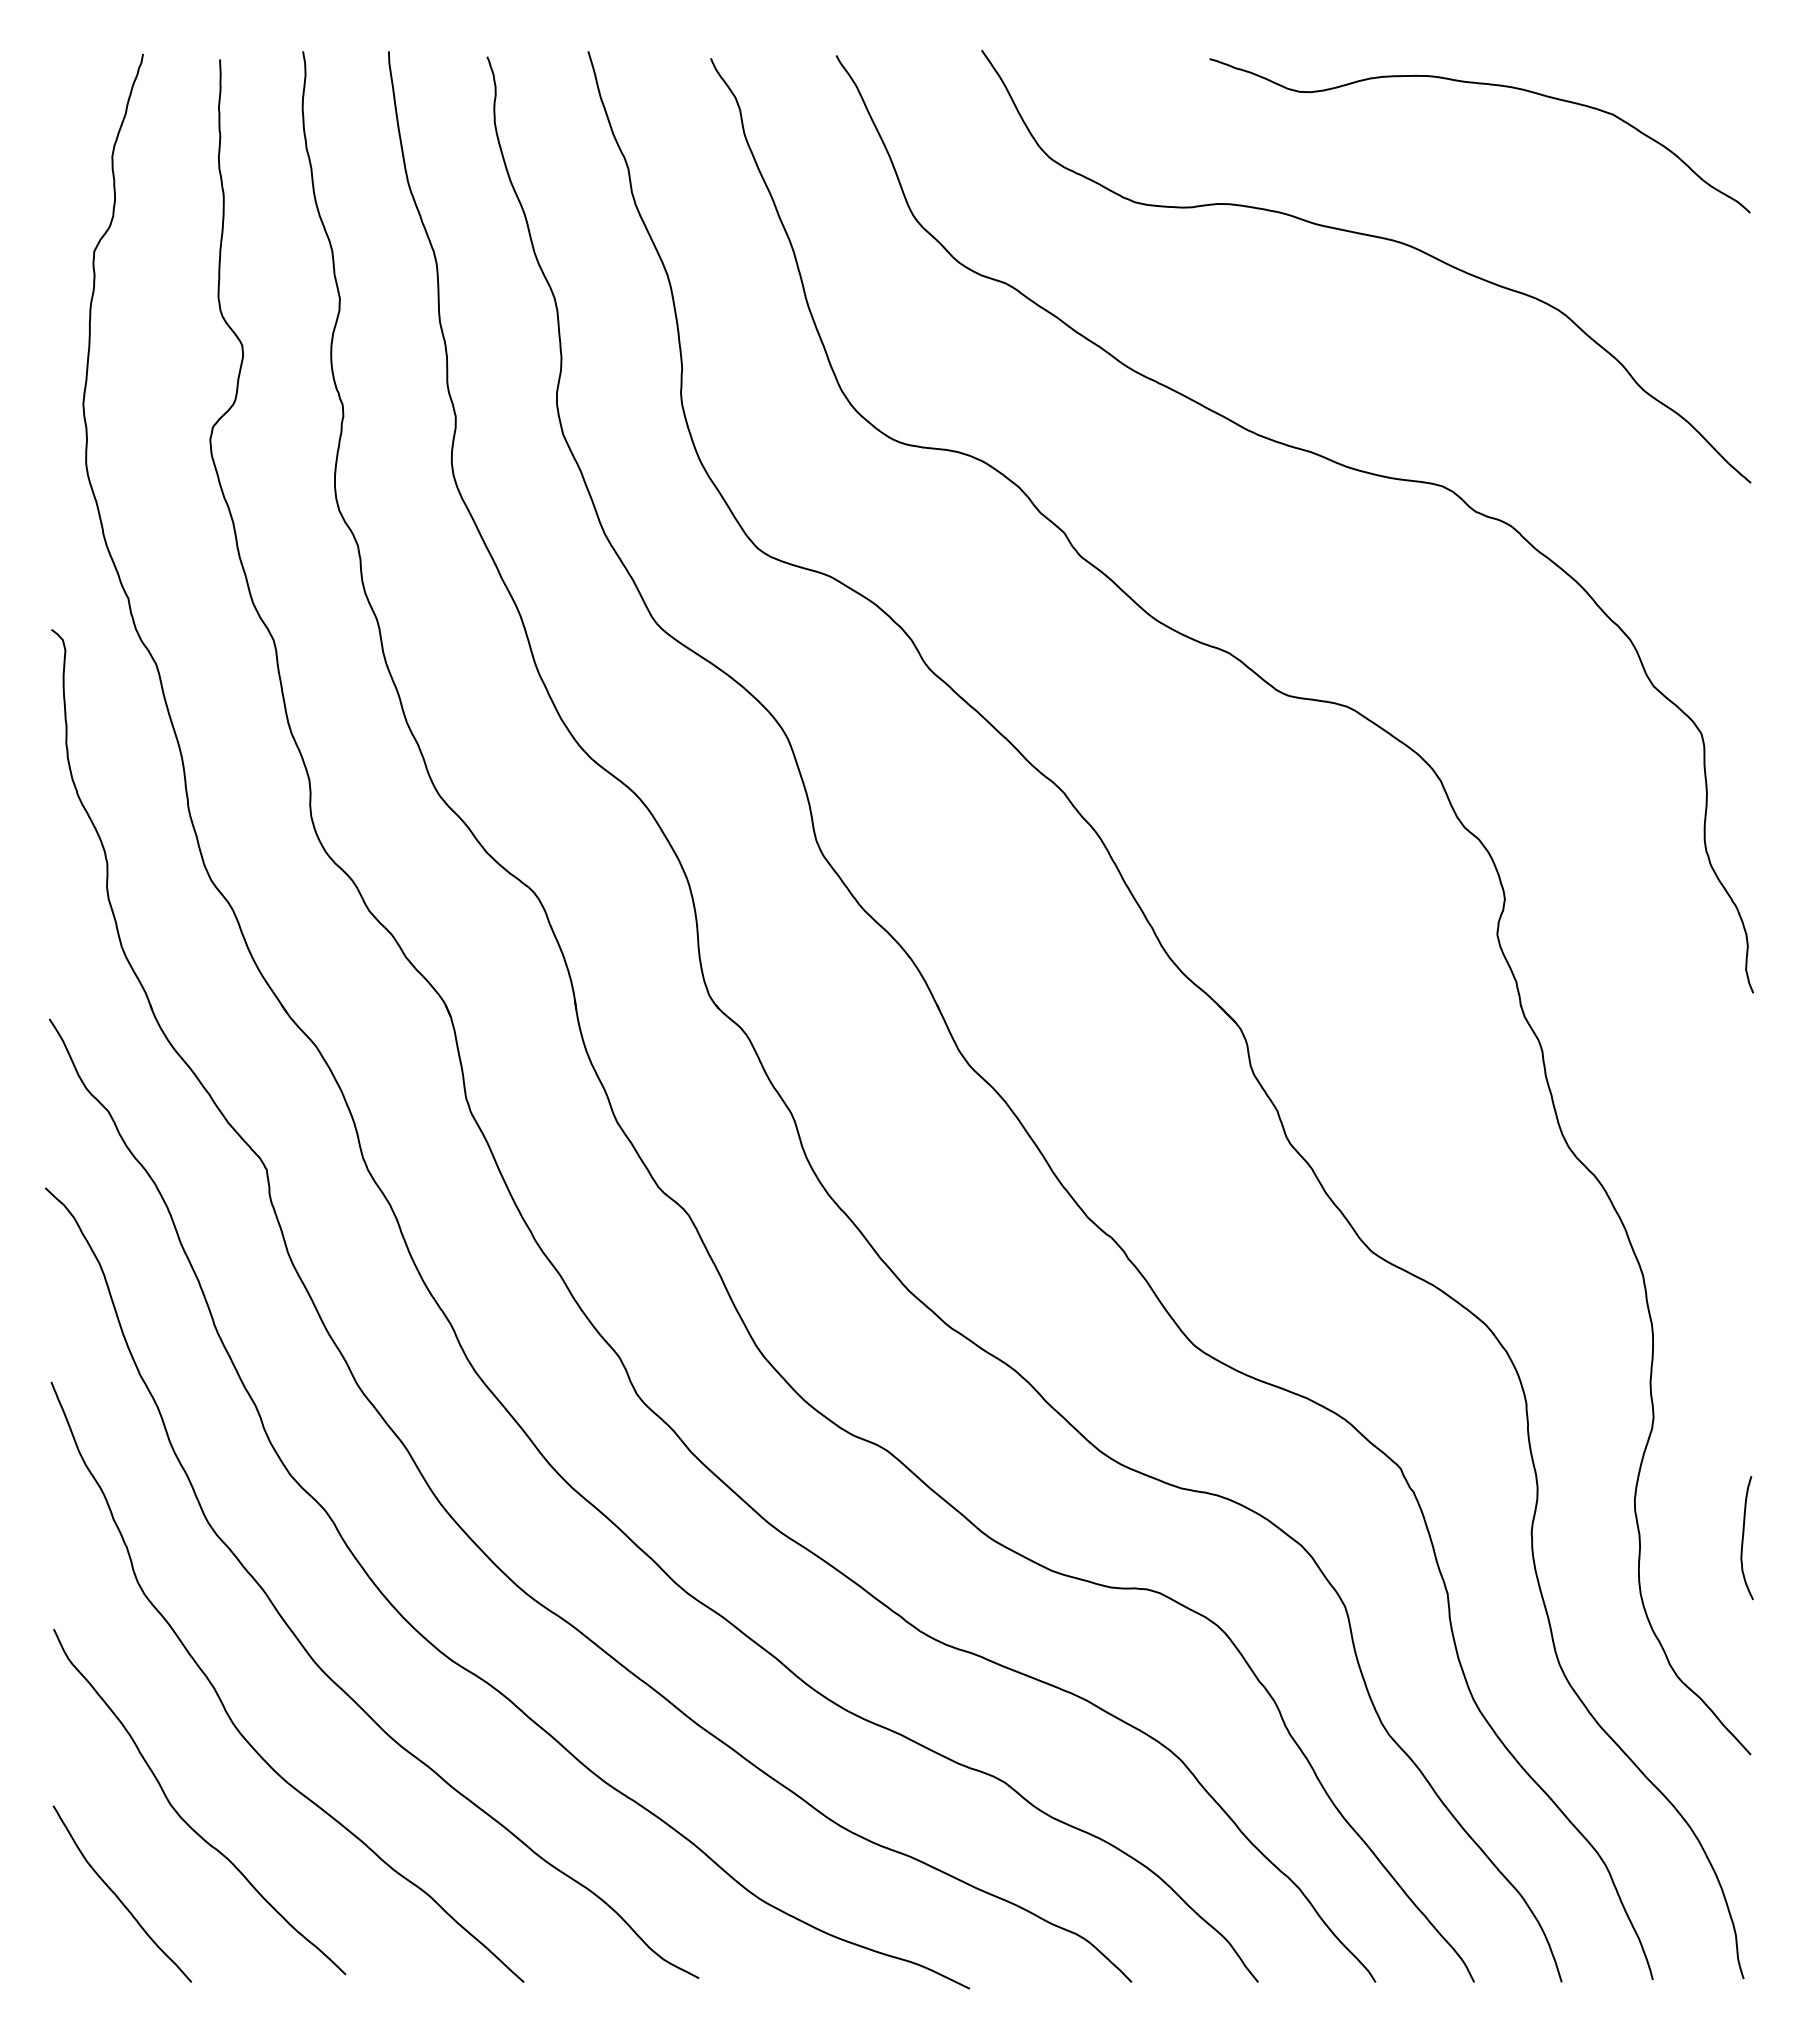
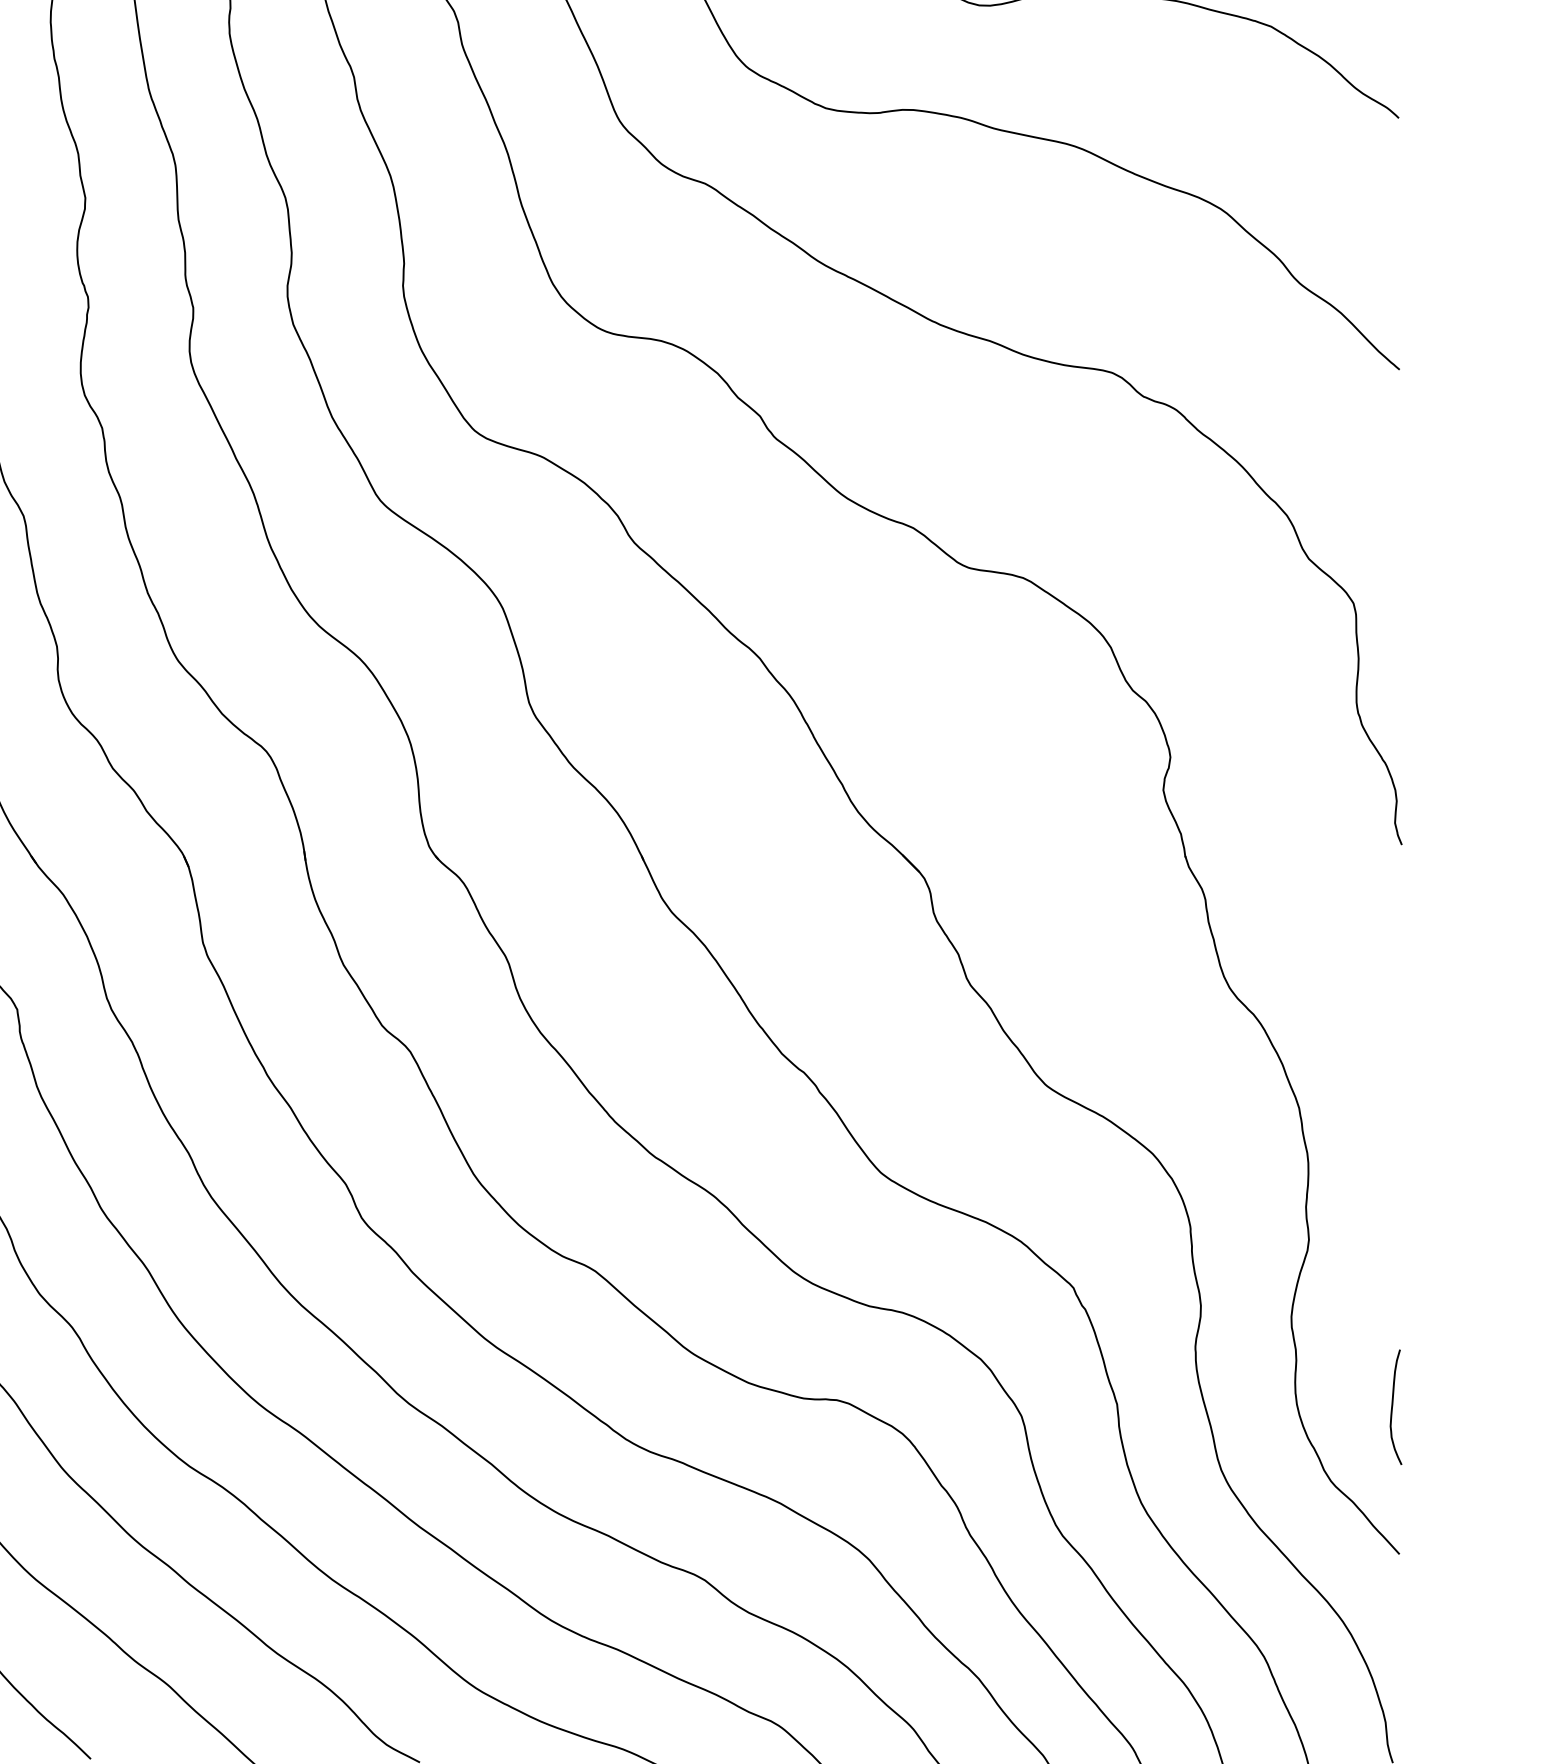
curve: (1743, 1538) -> (1392, 1407), moved

